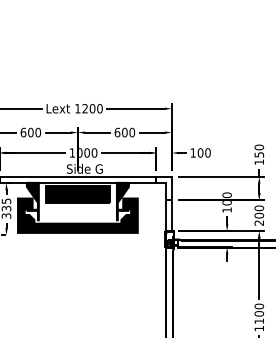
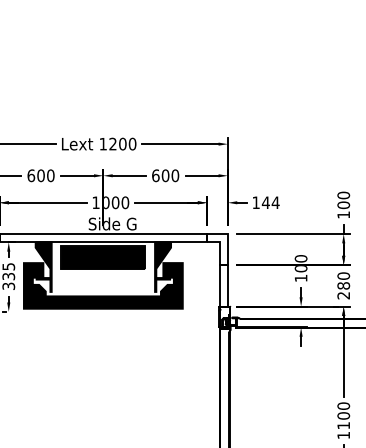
text: (204, 152) -> (270, 202), 100 -> 144
text: (259, 155) -> (343, 205), 150 -> 100
text: (259, 215) -> (343, 285), 200 -> 280

